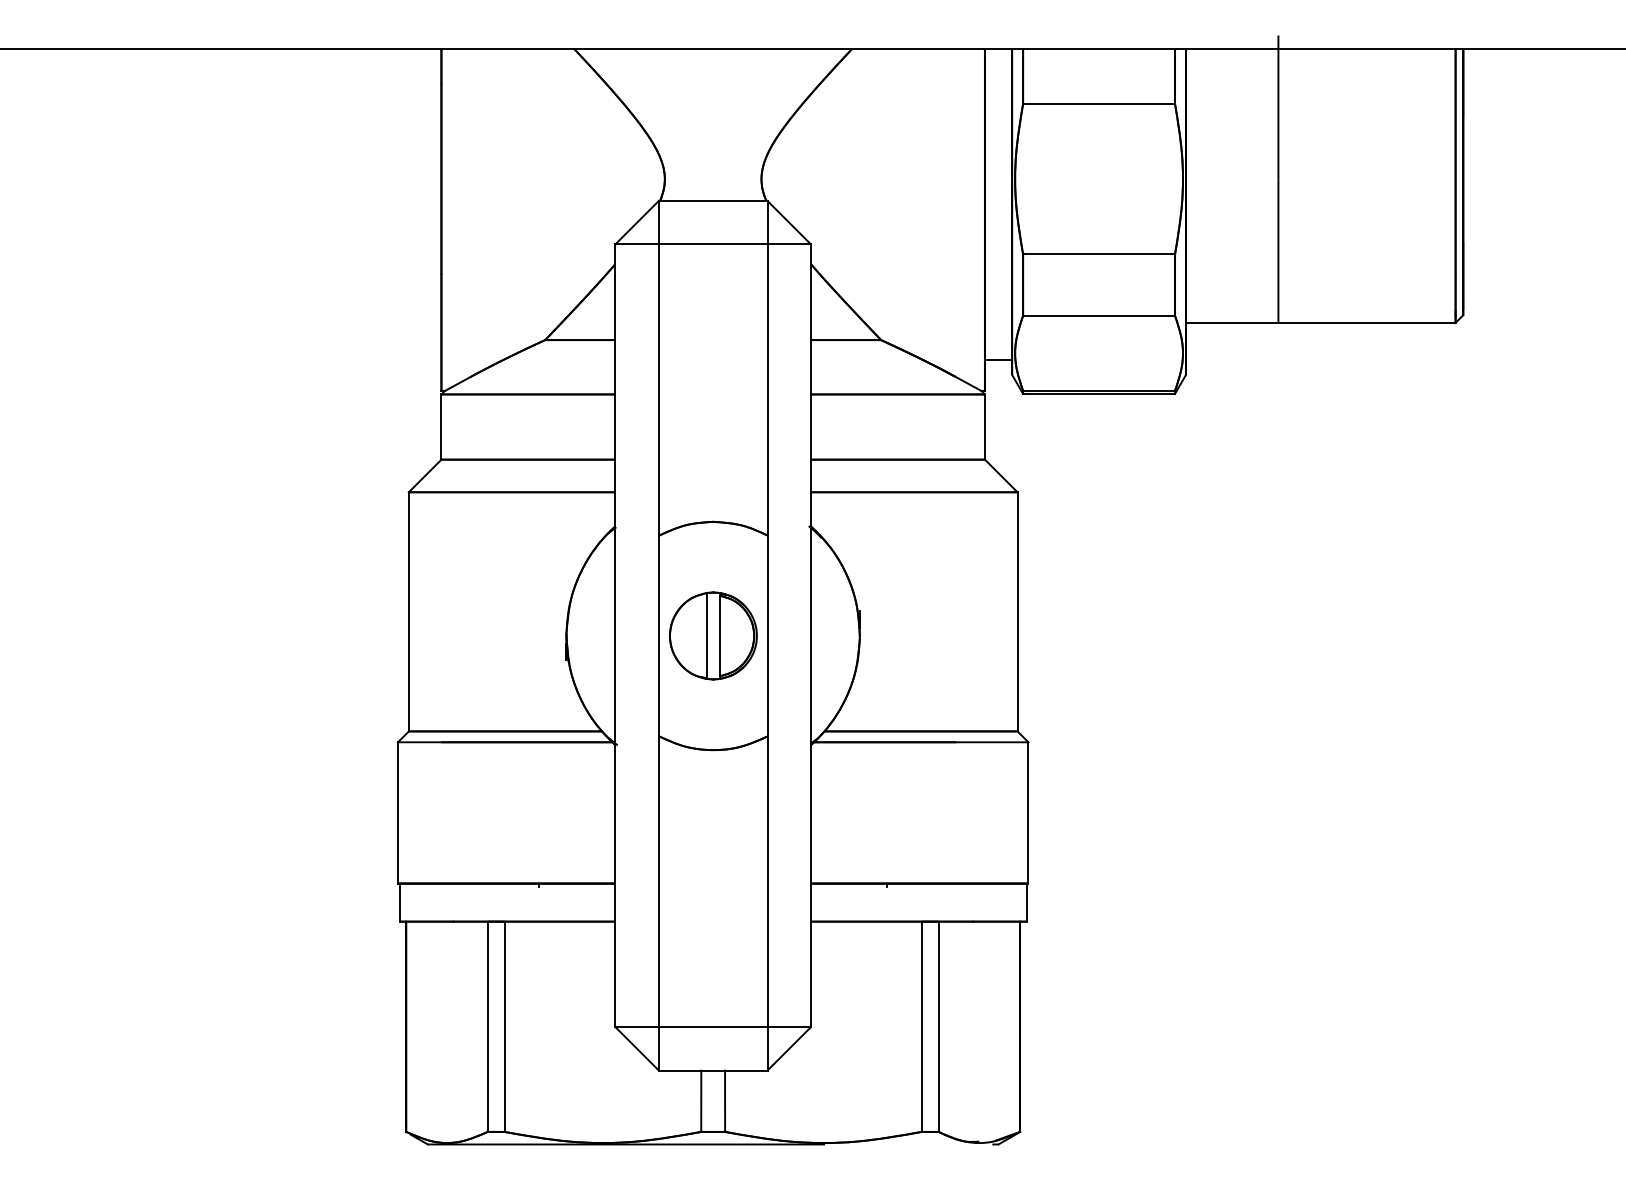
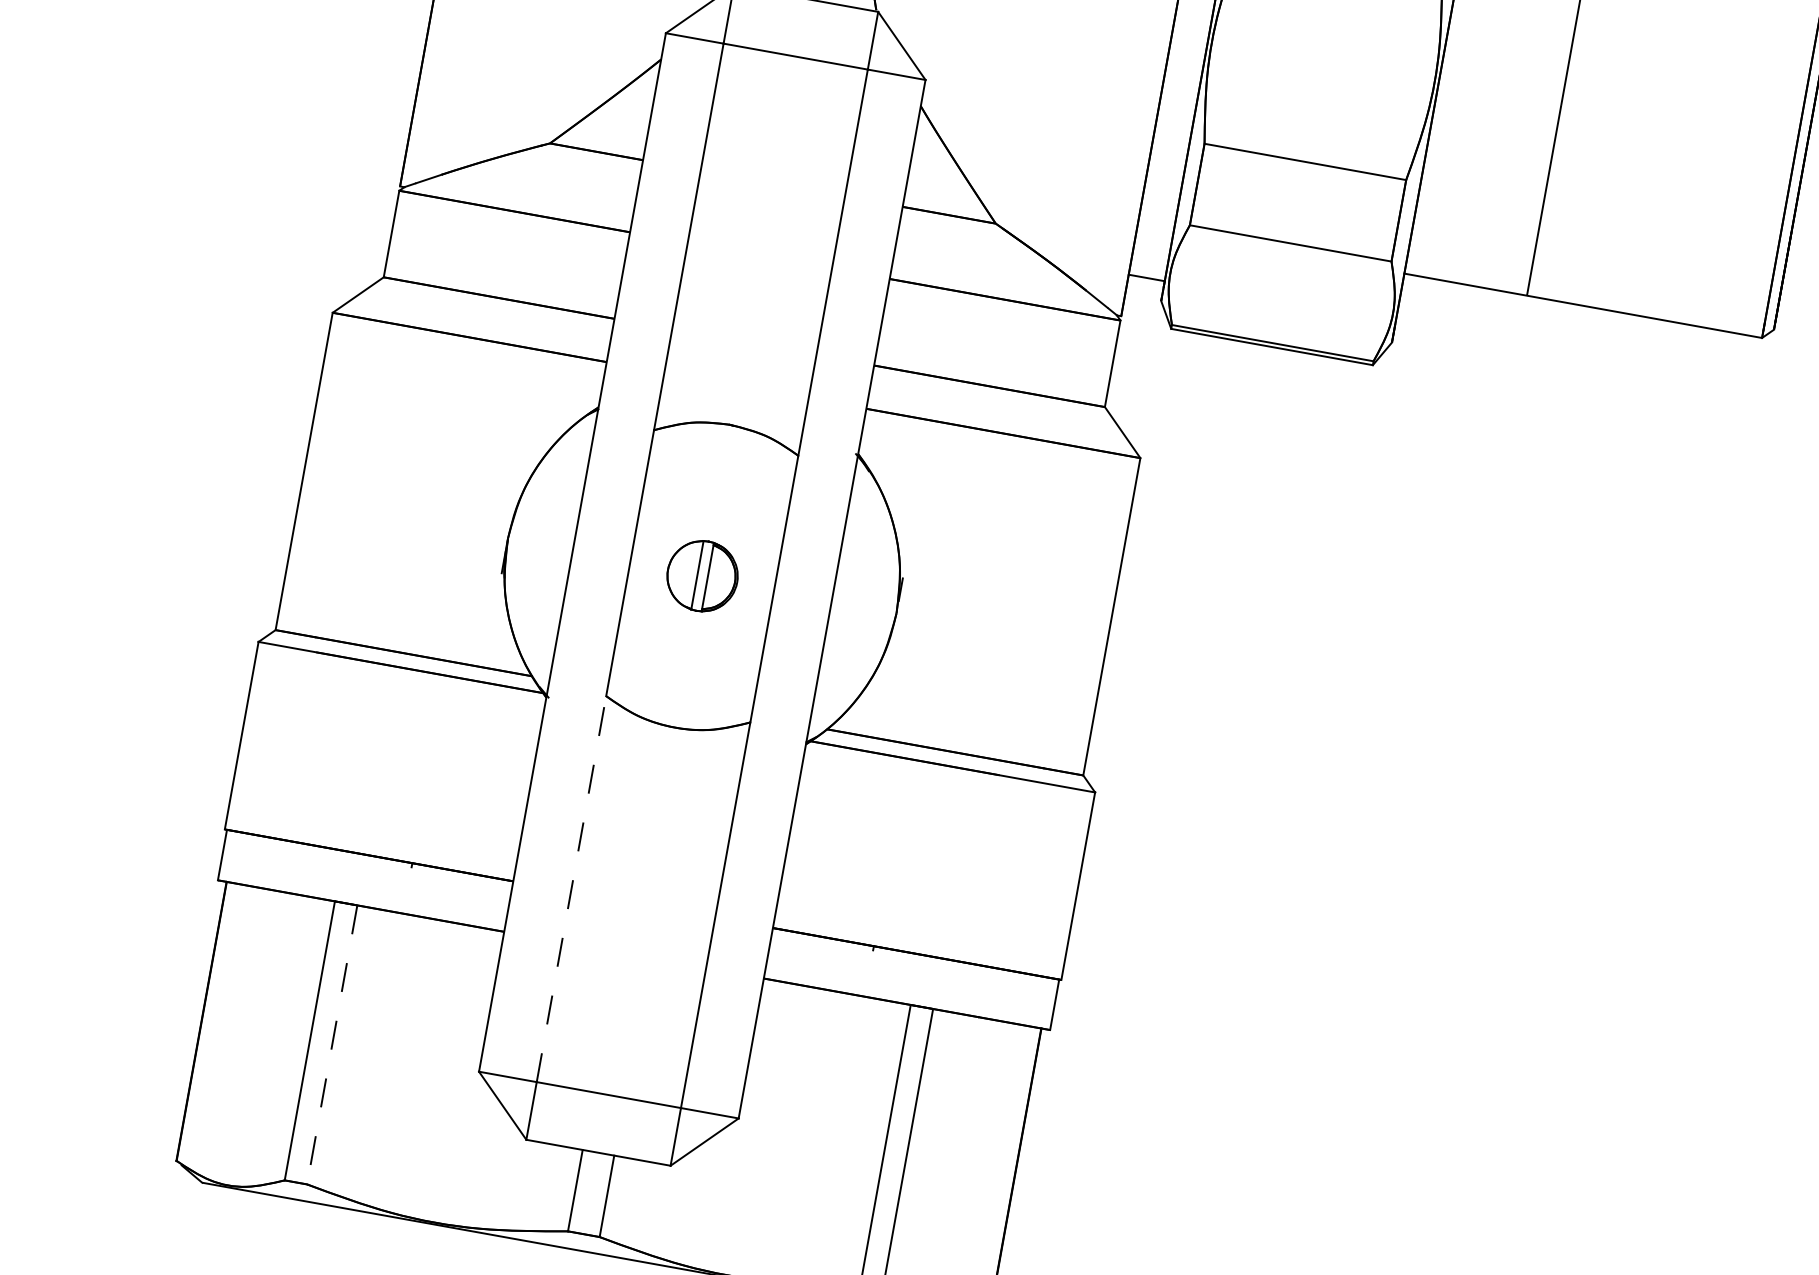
part: (713, 635) -> (702, 575), size x0.6
line: (658, 881) -> (571, 888), solid -> dashed
line: (504, 1027) -> (331, 1045), solid -> dashed

